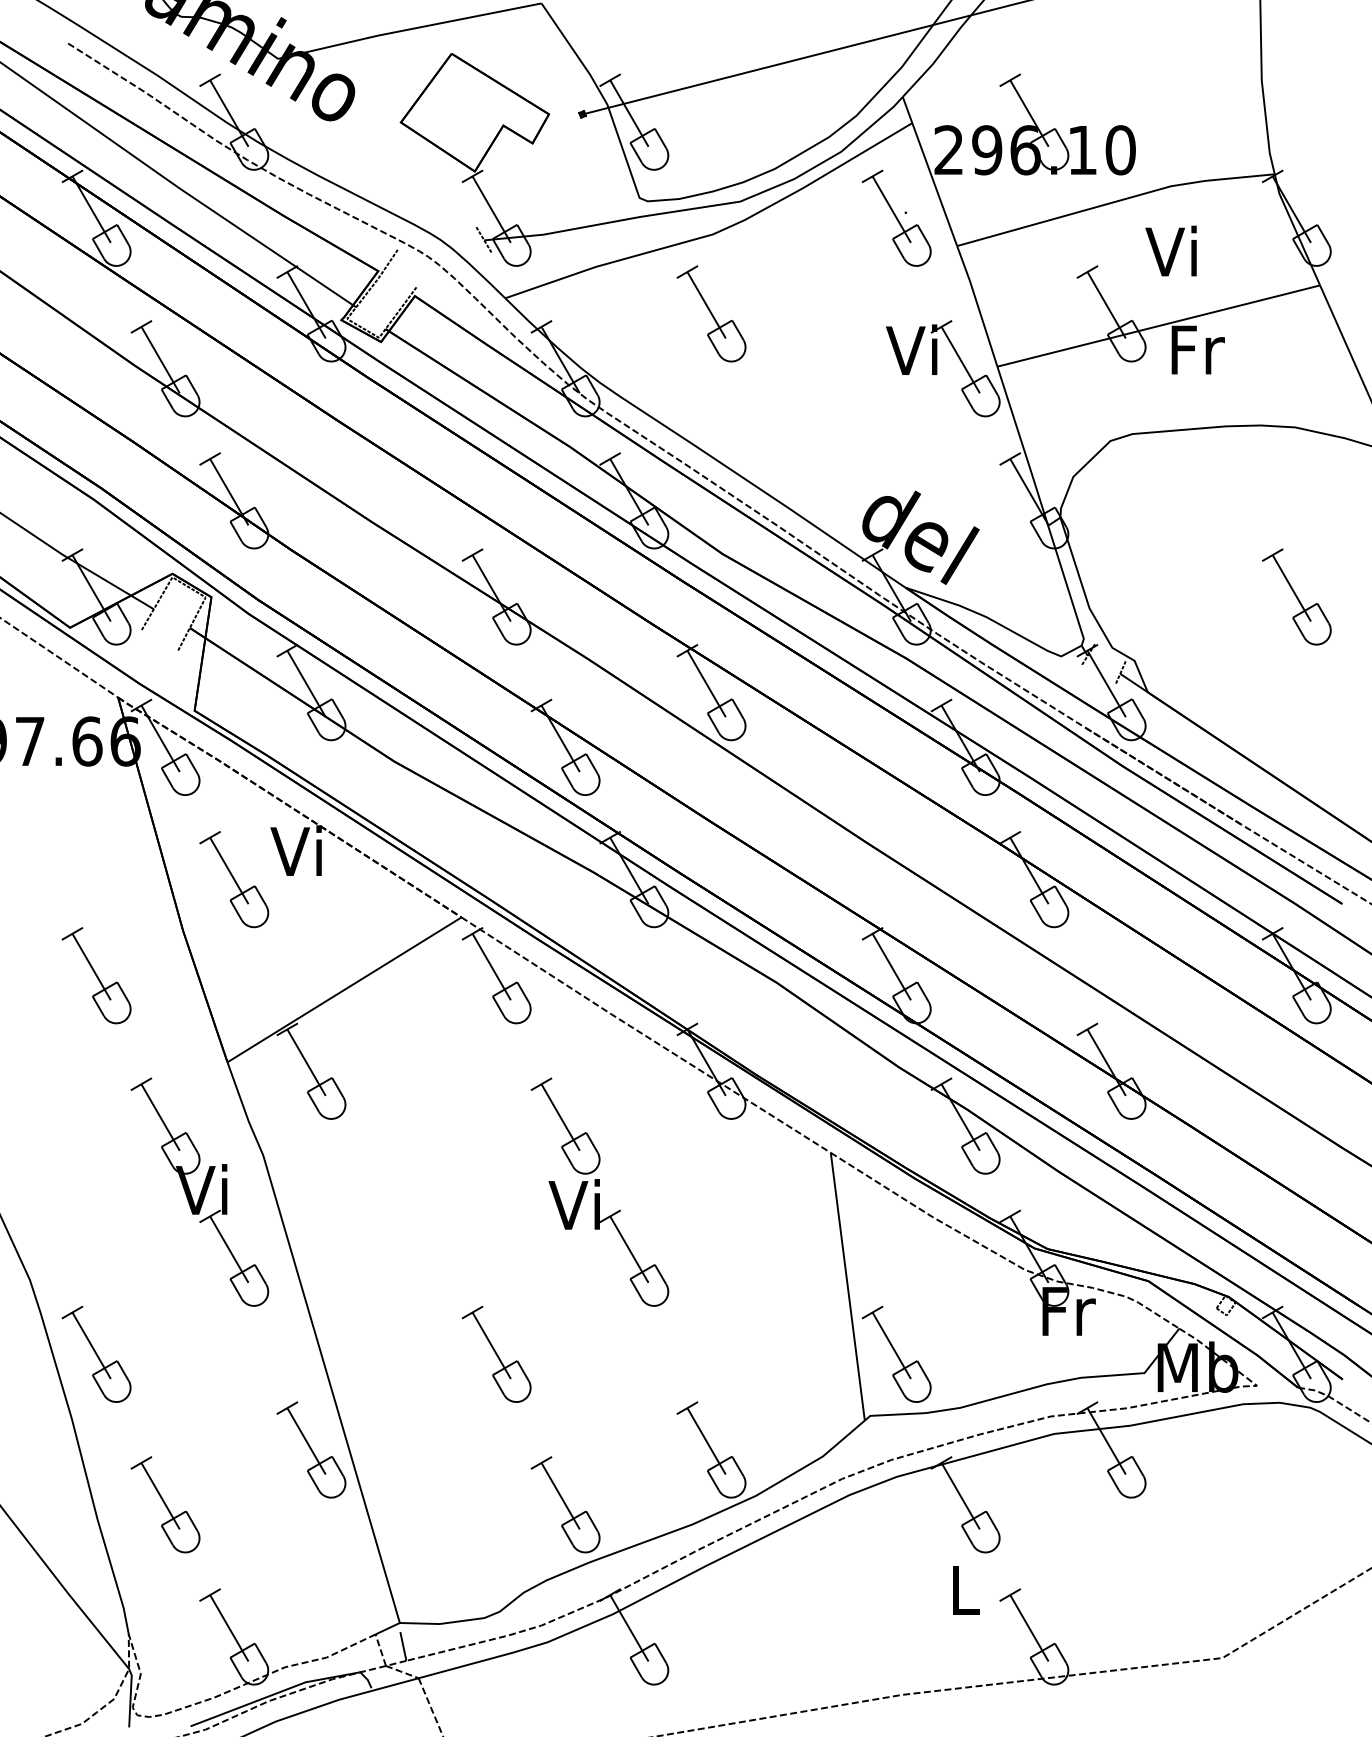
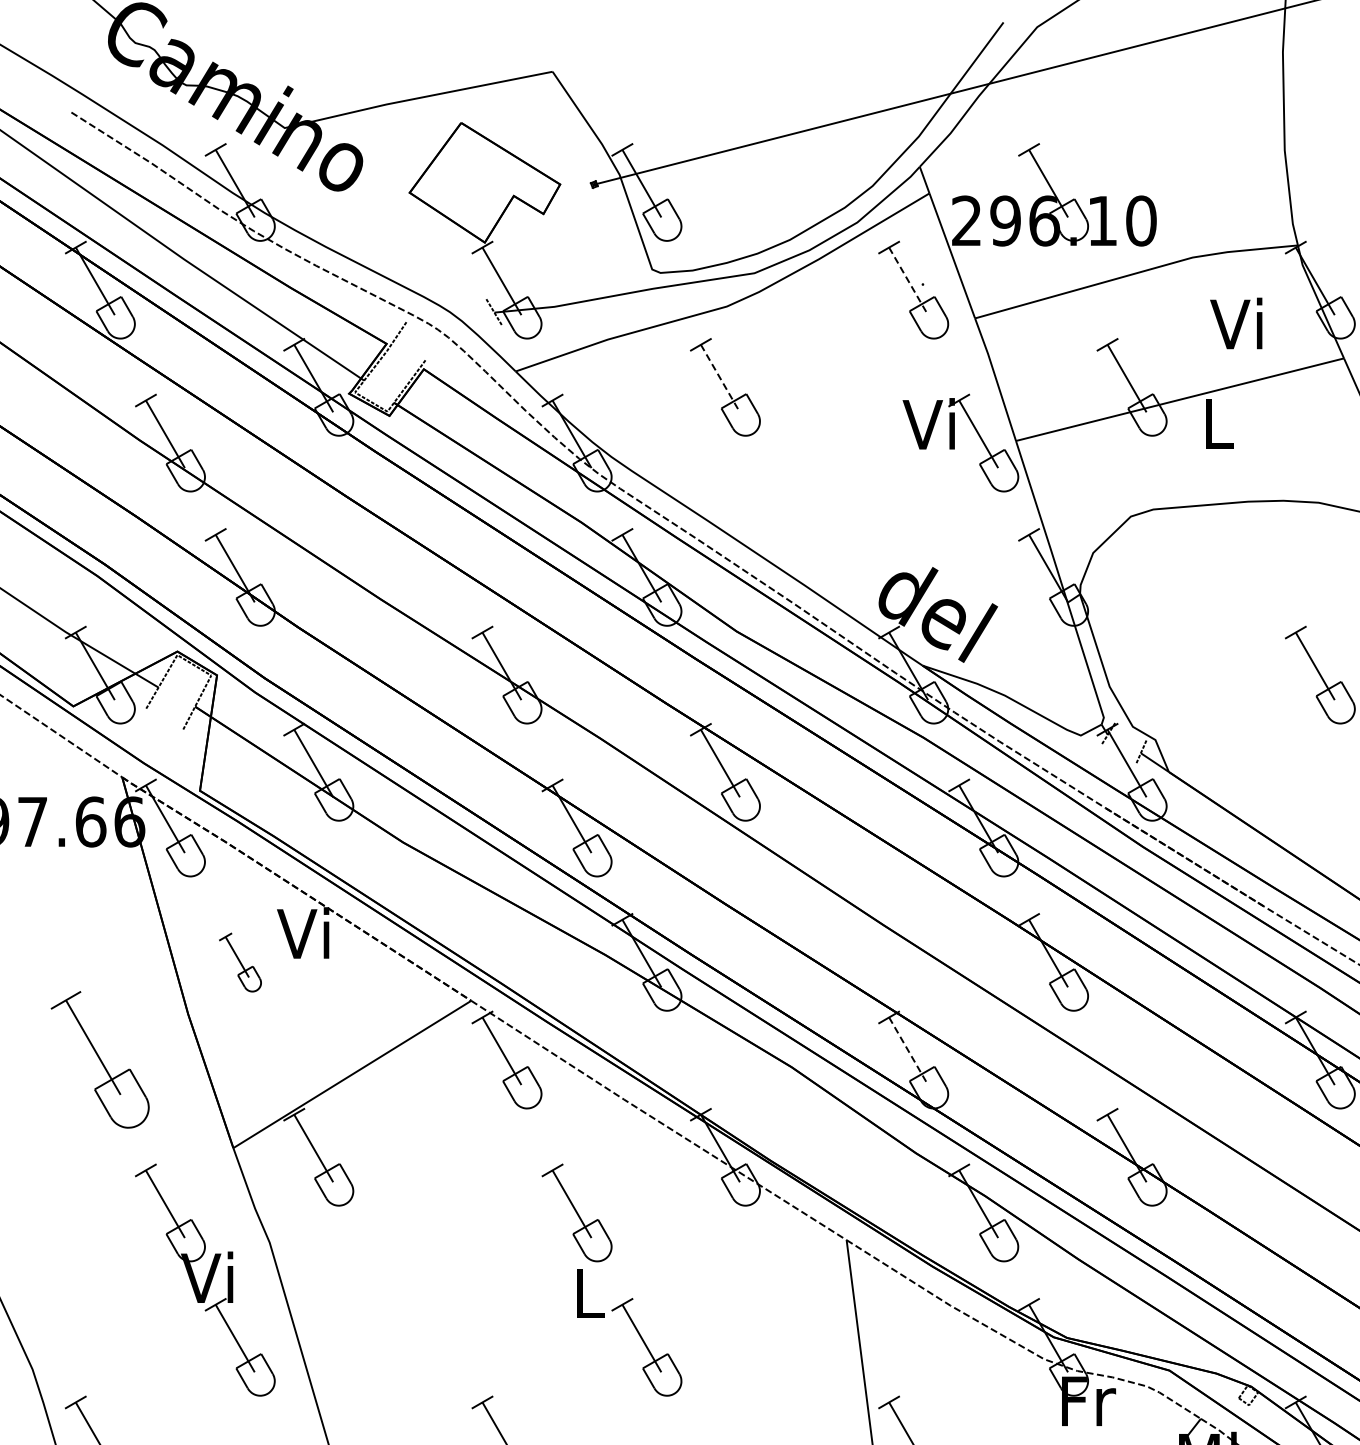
line: (892, 210) -> (909, 282), solid -> dashed
text: (1170, 250) -> (1235, 322), moved
line: (706, 305) -> (720, 378), solid -> dashed
text: (1197, 349) -> (1219, 423), Fr -> L
part: (234, 879) -> (240, 962), size x0.6
line: (892, 967) -> (909, 1051), solid -> dashed
part: (96, 975) -> (100, 1059), size x1.4
text: (573, 1204) -> (585, 1292), Vi -> L

